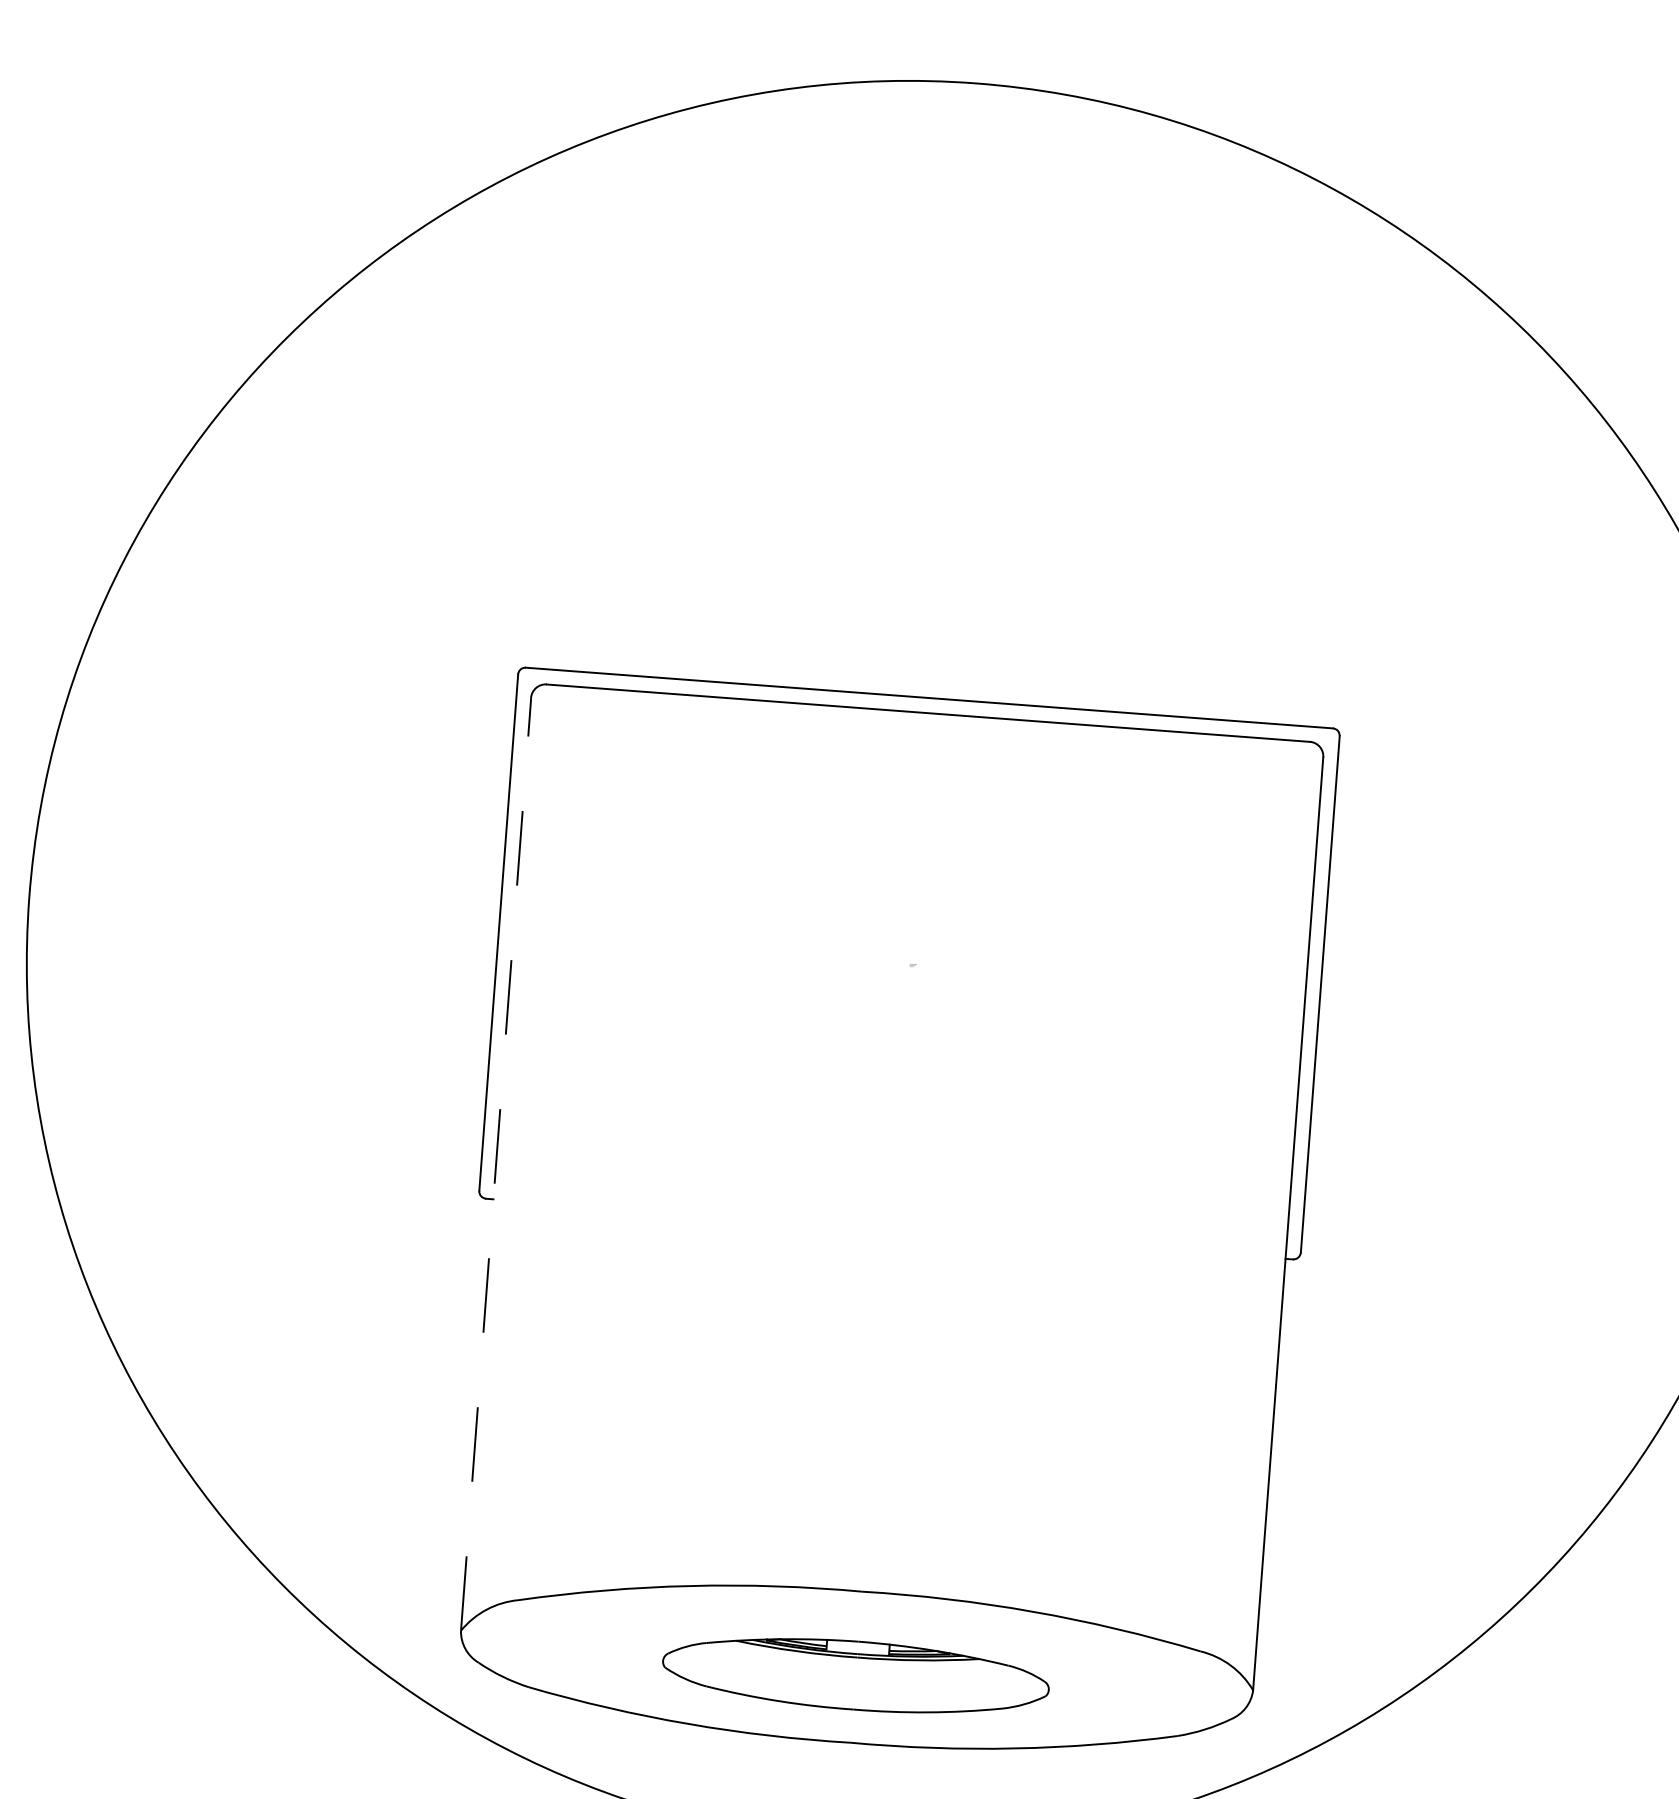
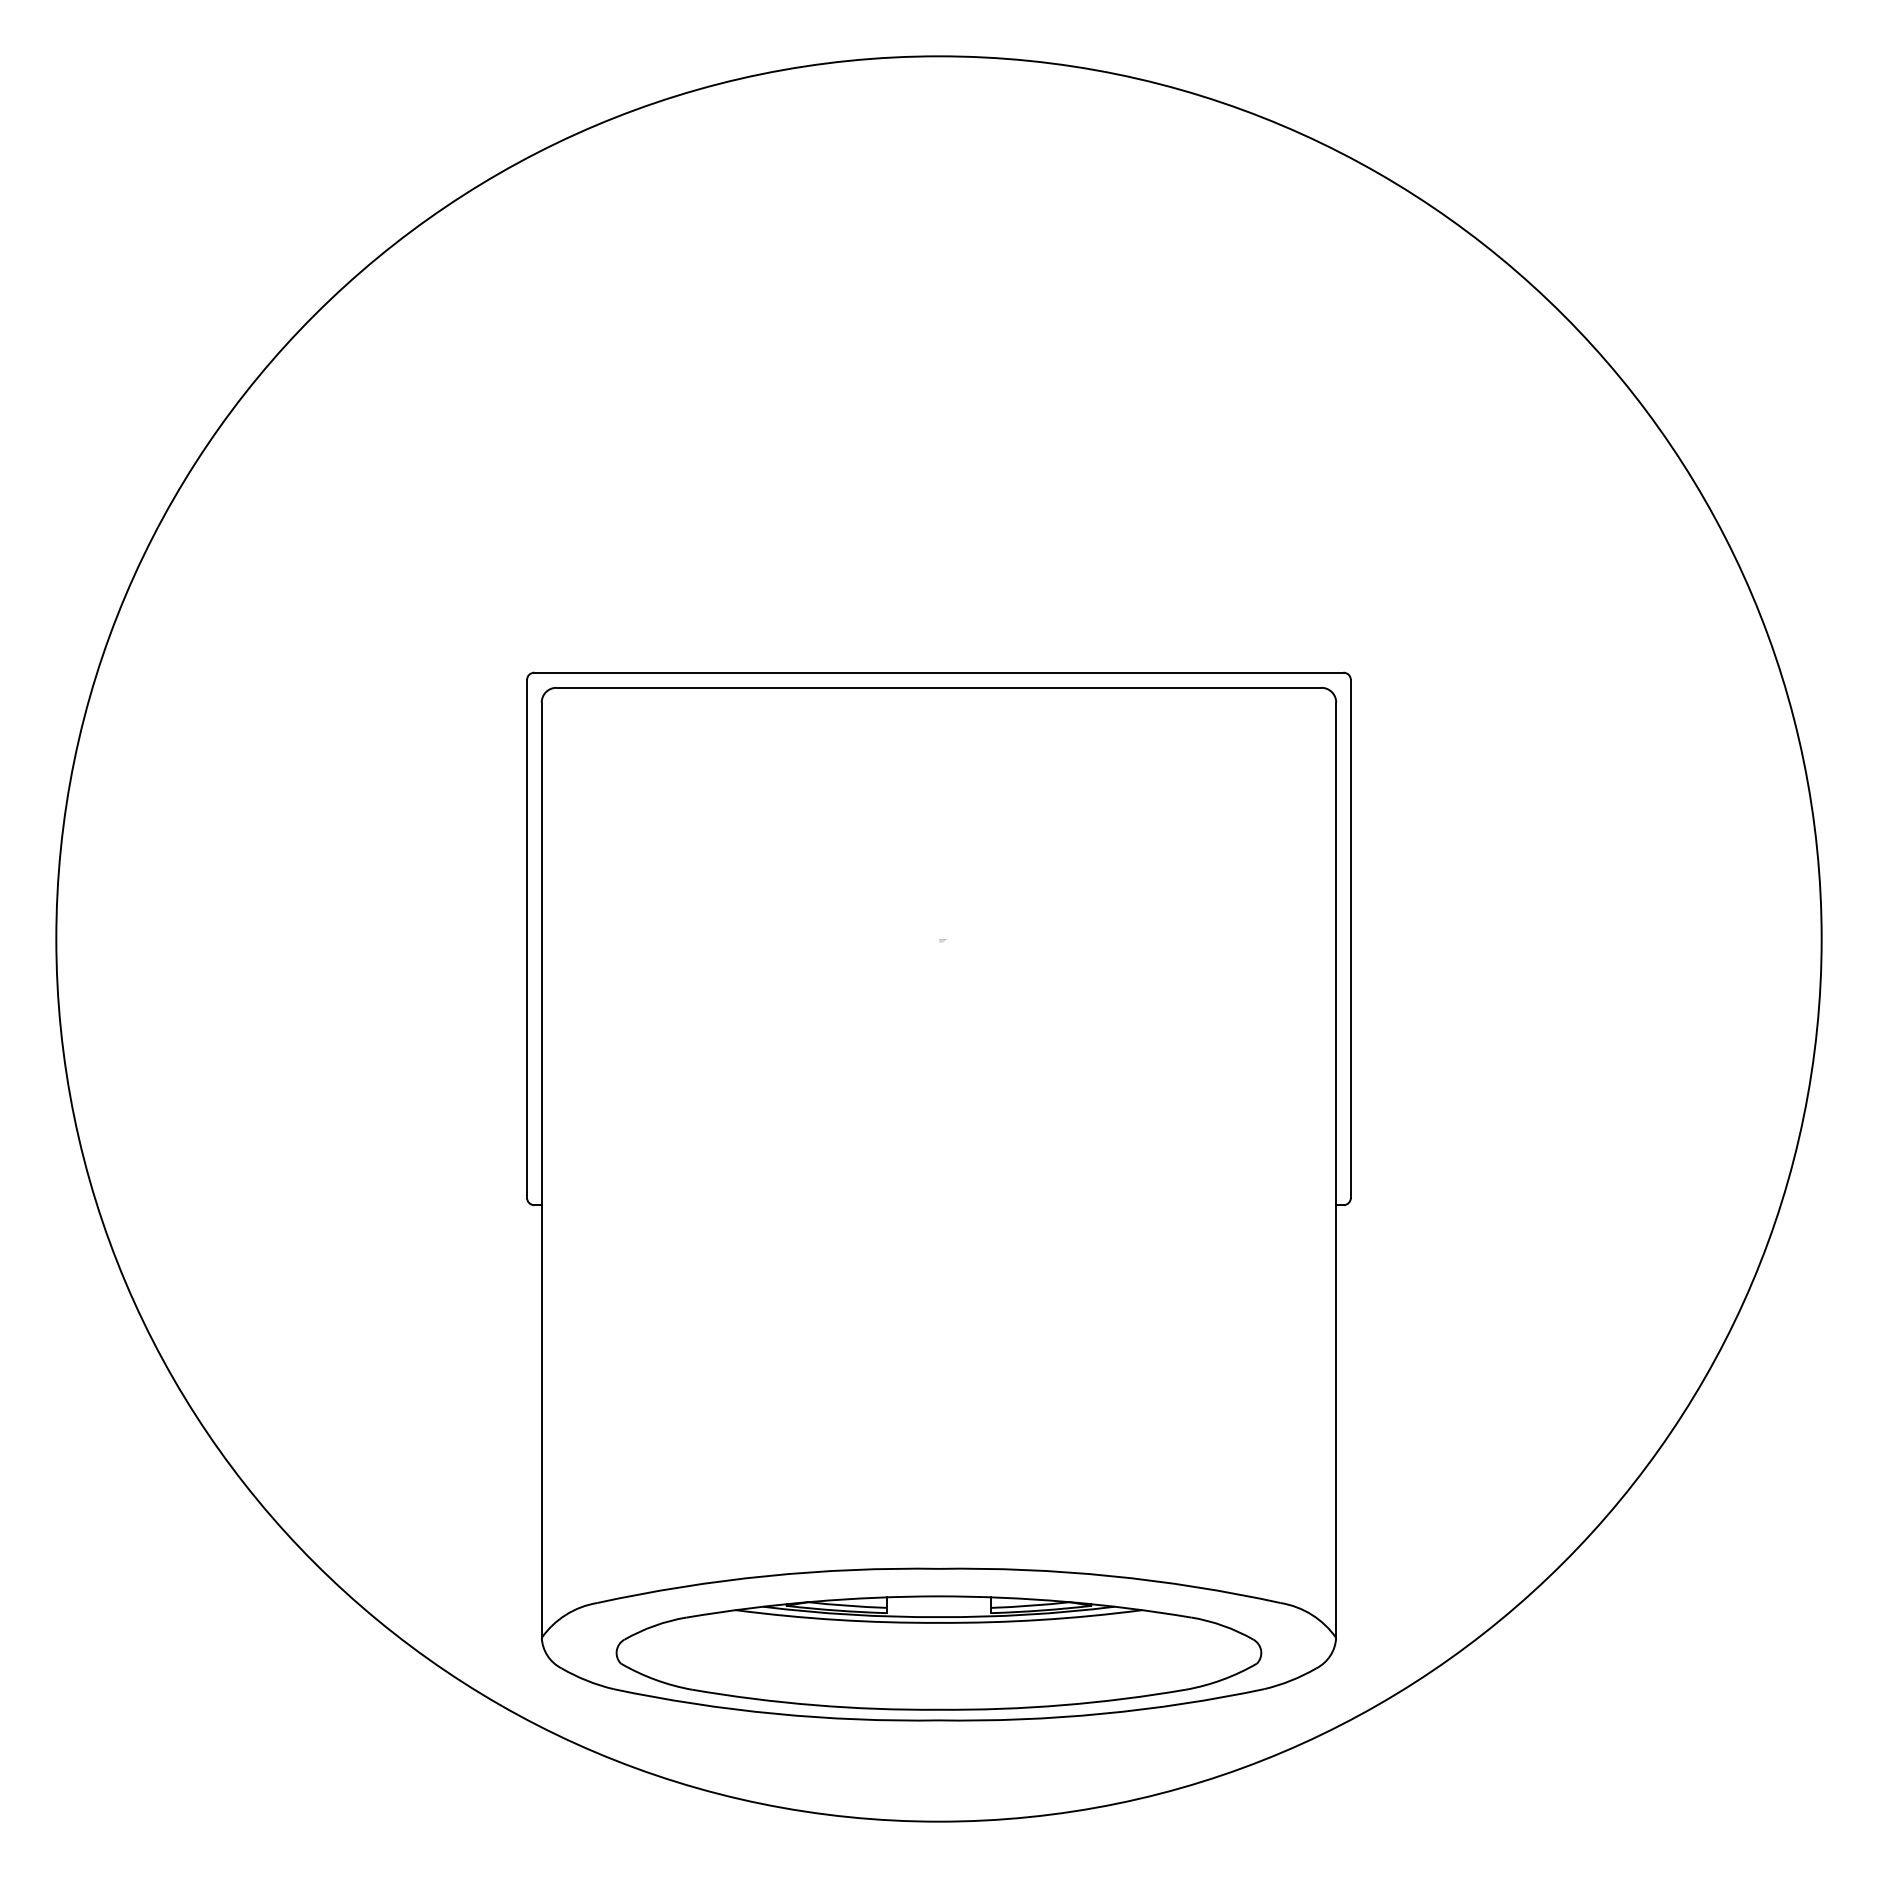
line: (495, 1164) -> (541, 1170), dashed -> solid
part: (855, 1675) -> (938, 1652), size x1.67

